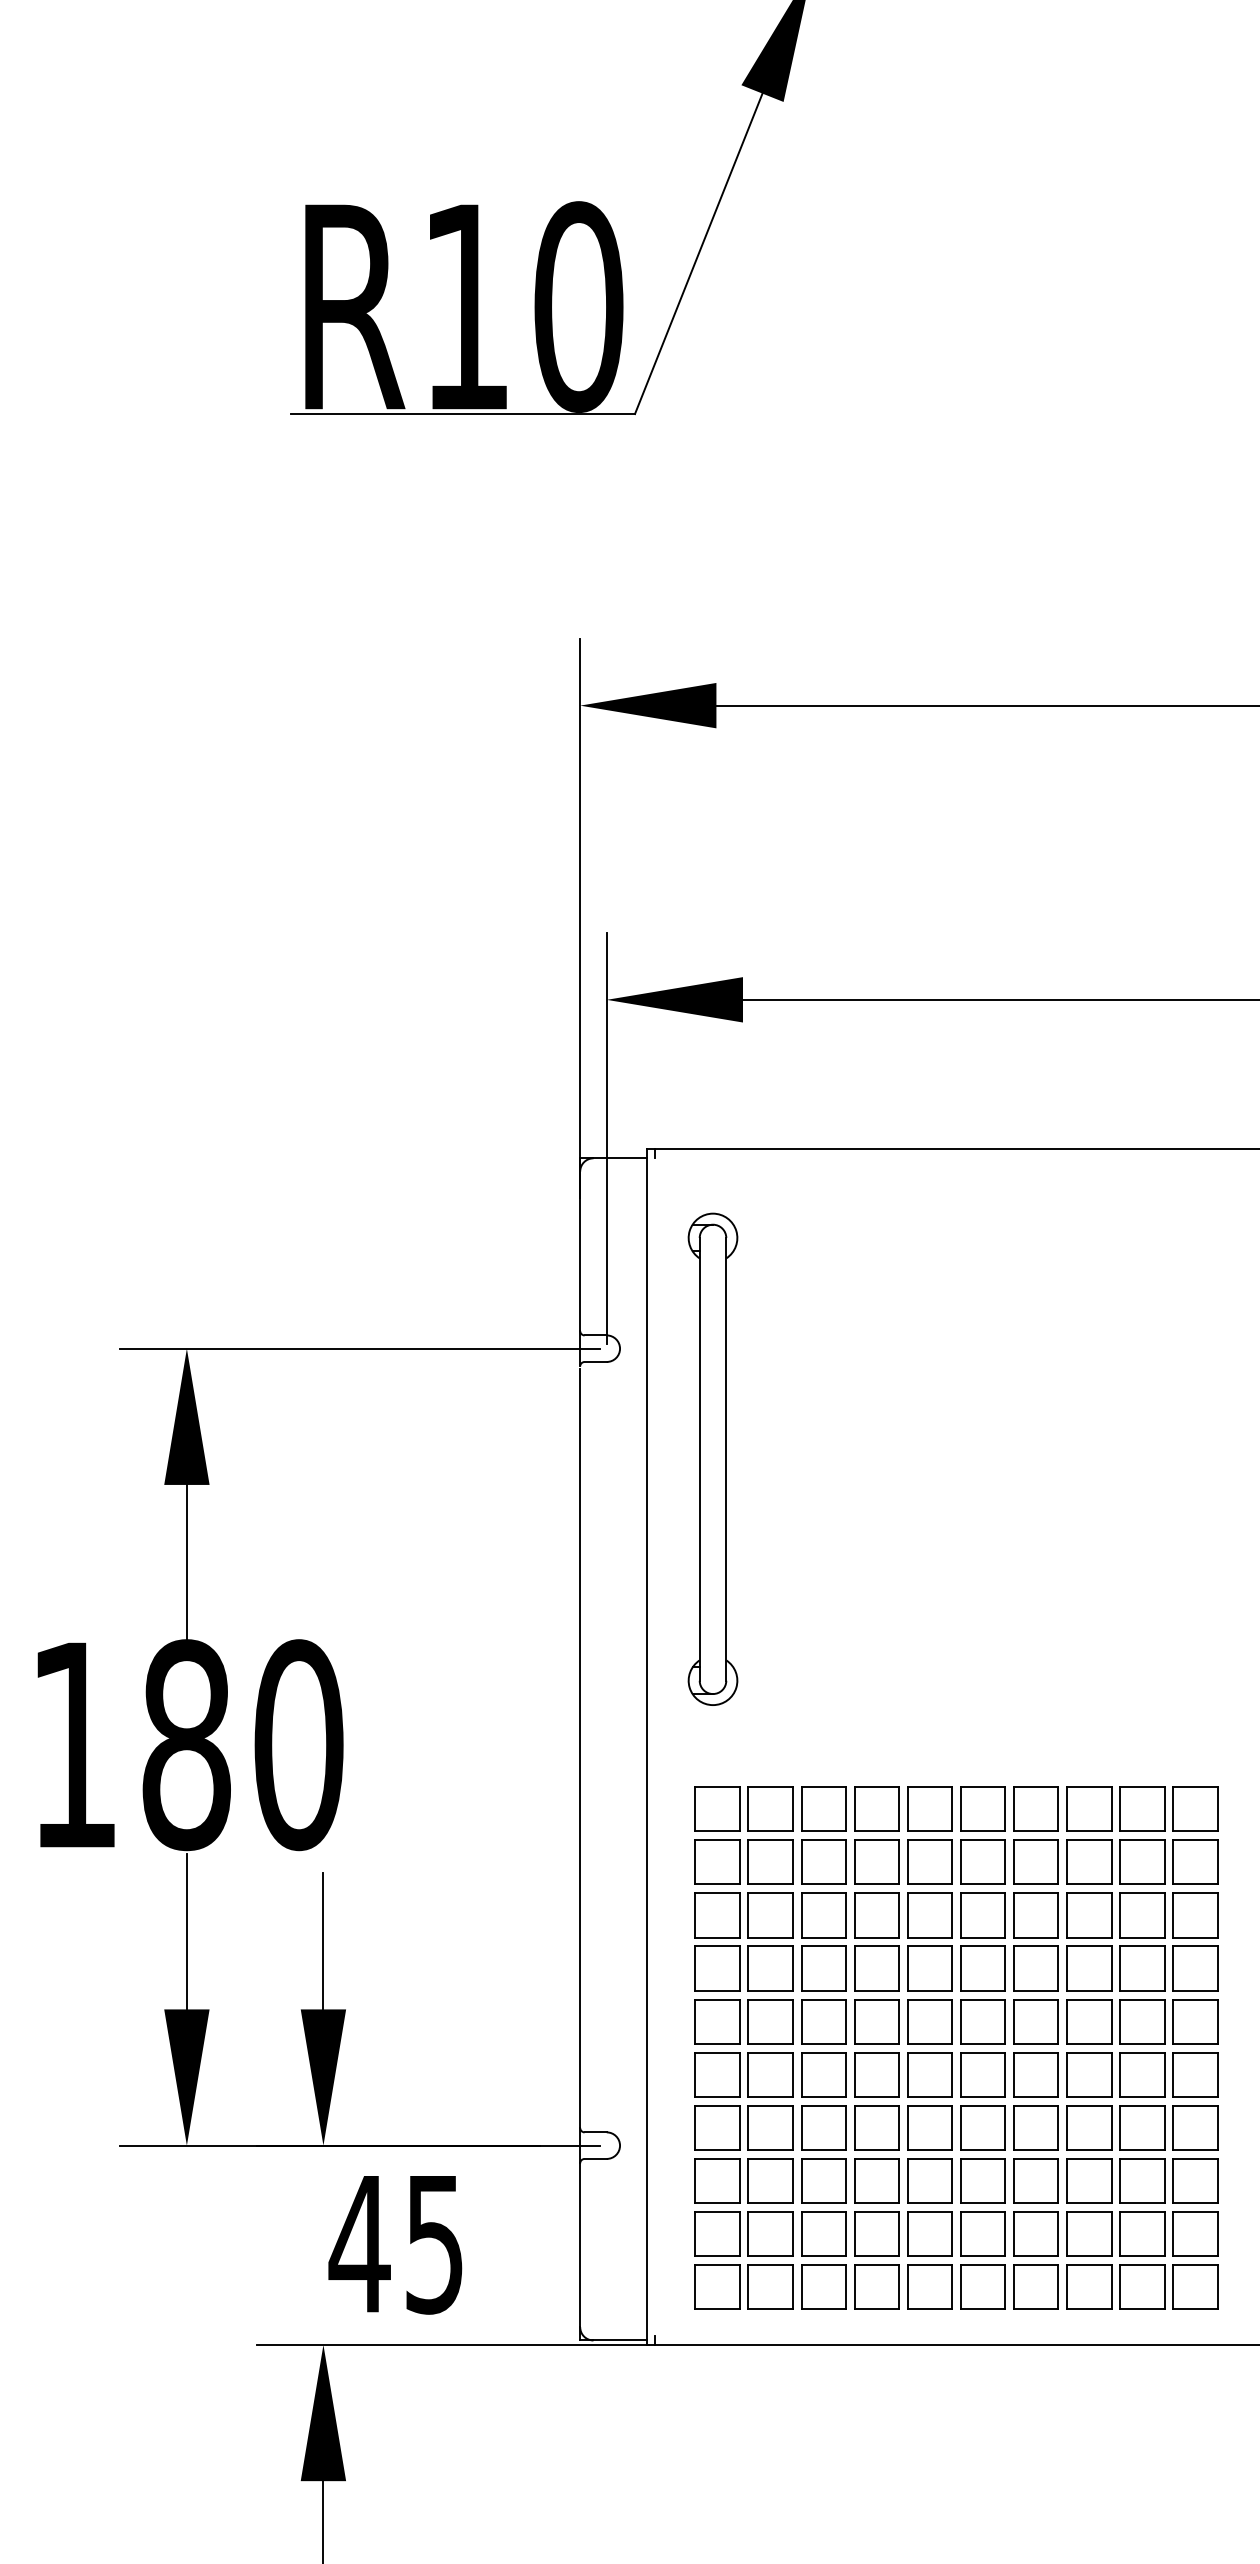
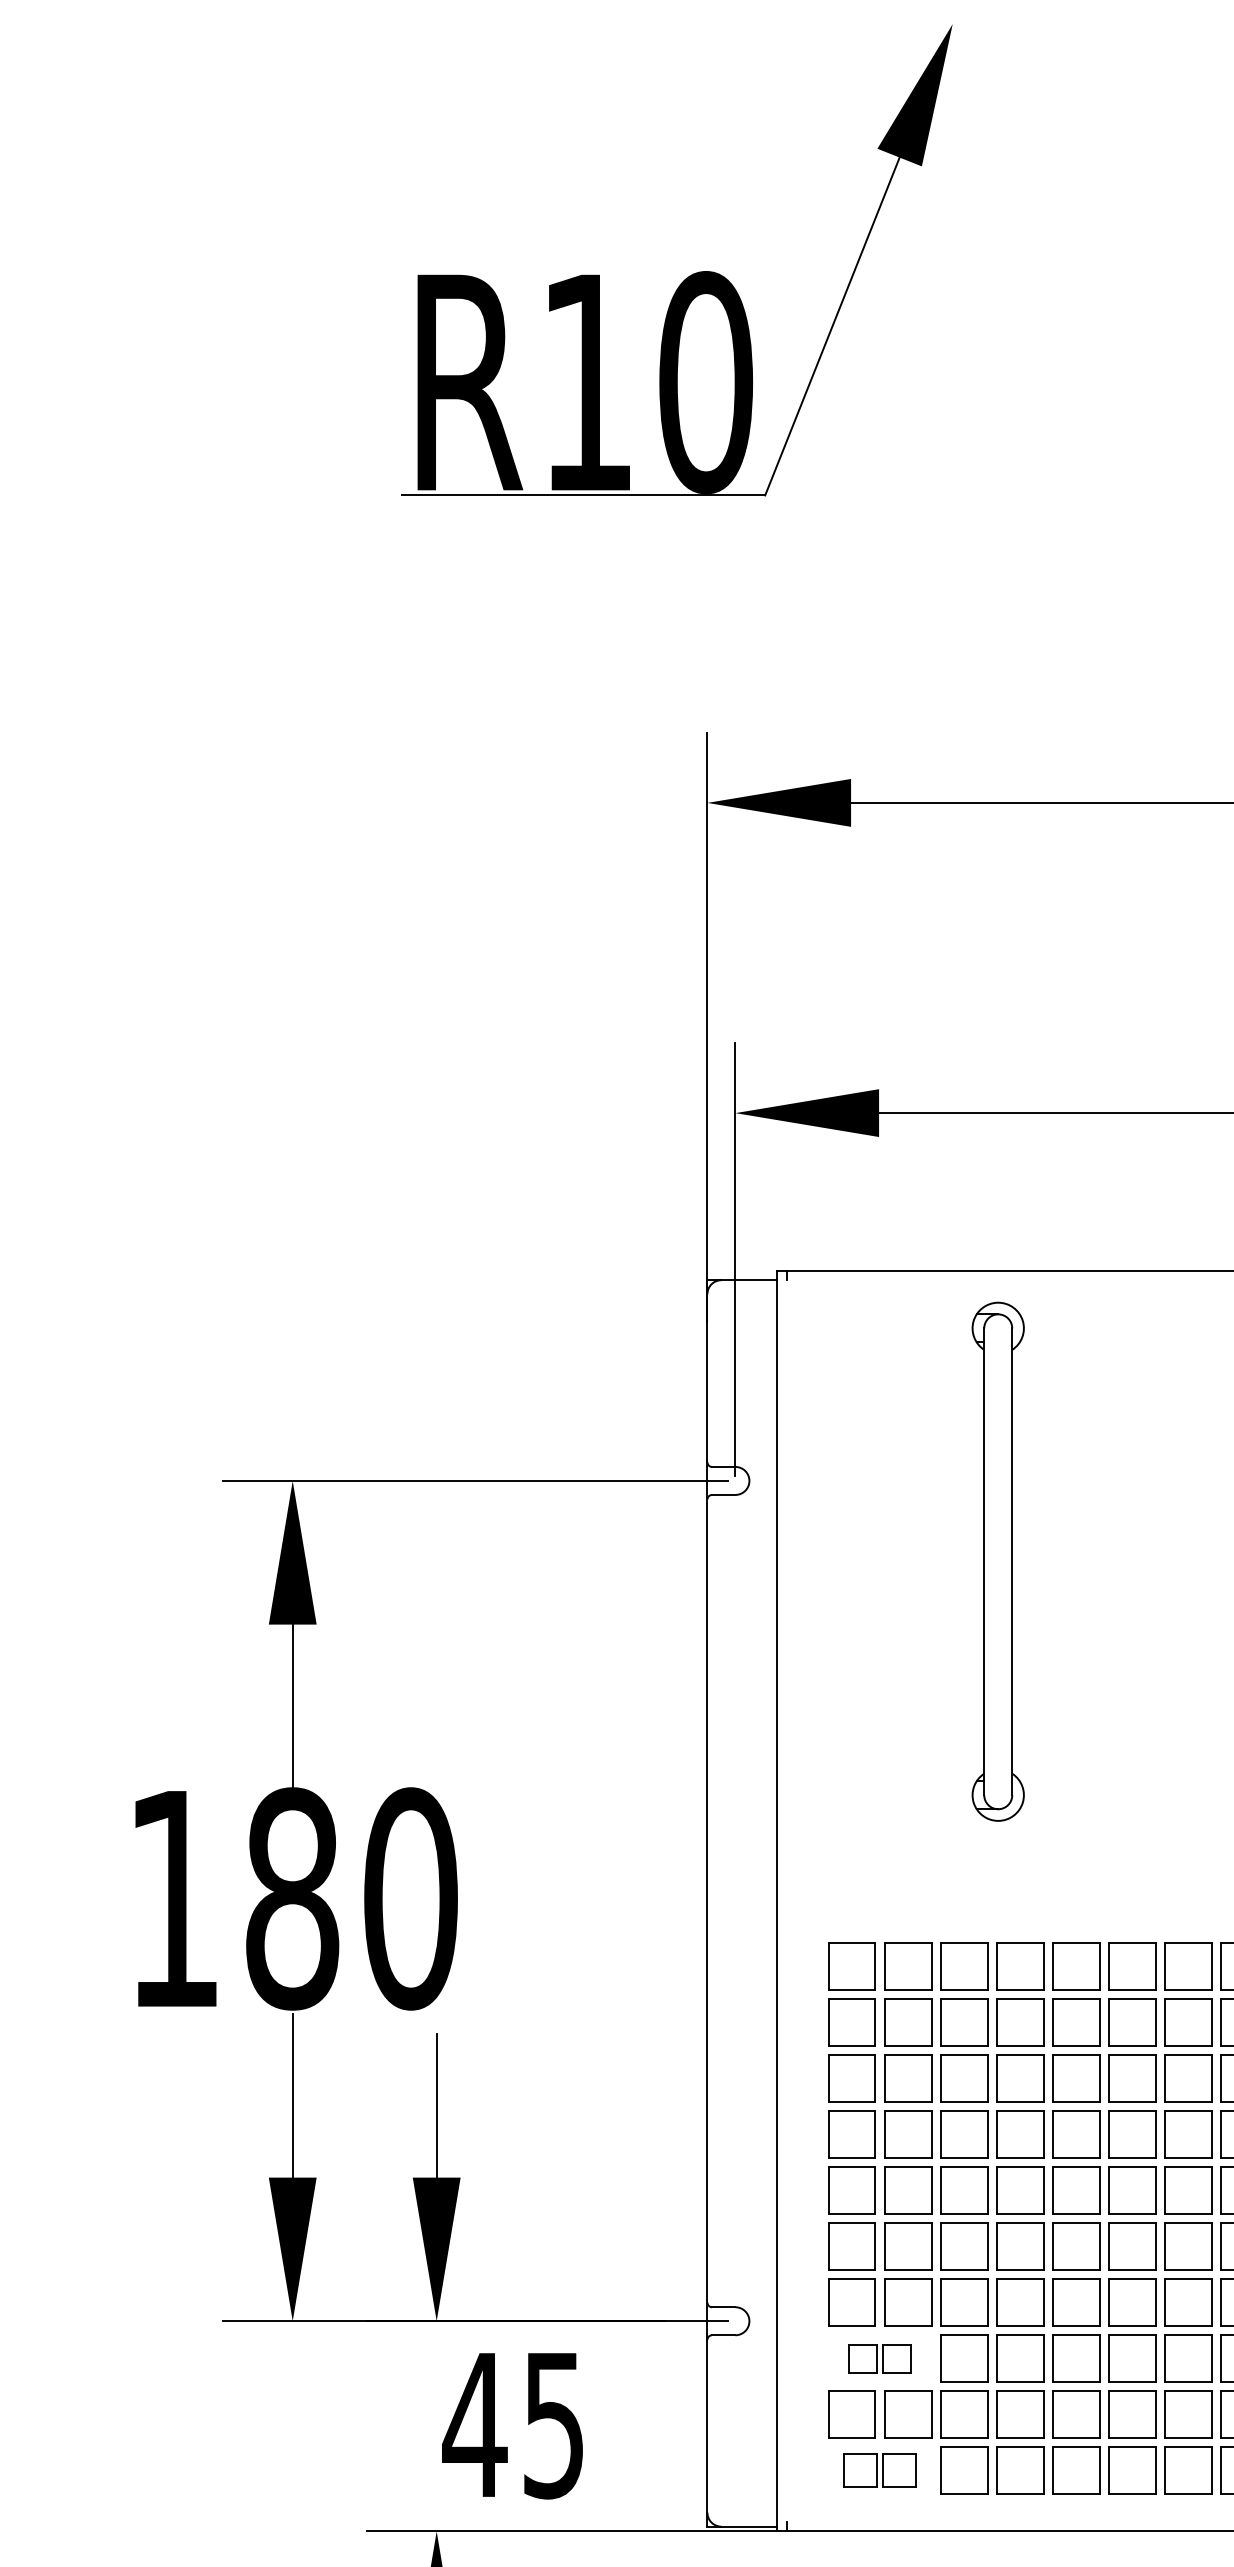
part: (712, 1458) -> (997, 1560), moved
part: (743, 2180) -> (879, 2357), size x0.6
part: (743, 2286) -> (879, 2469), size x0.7

